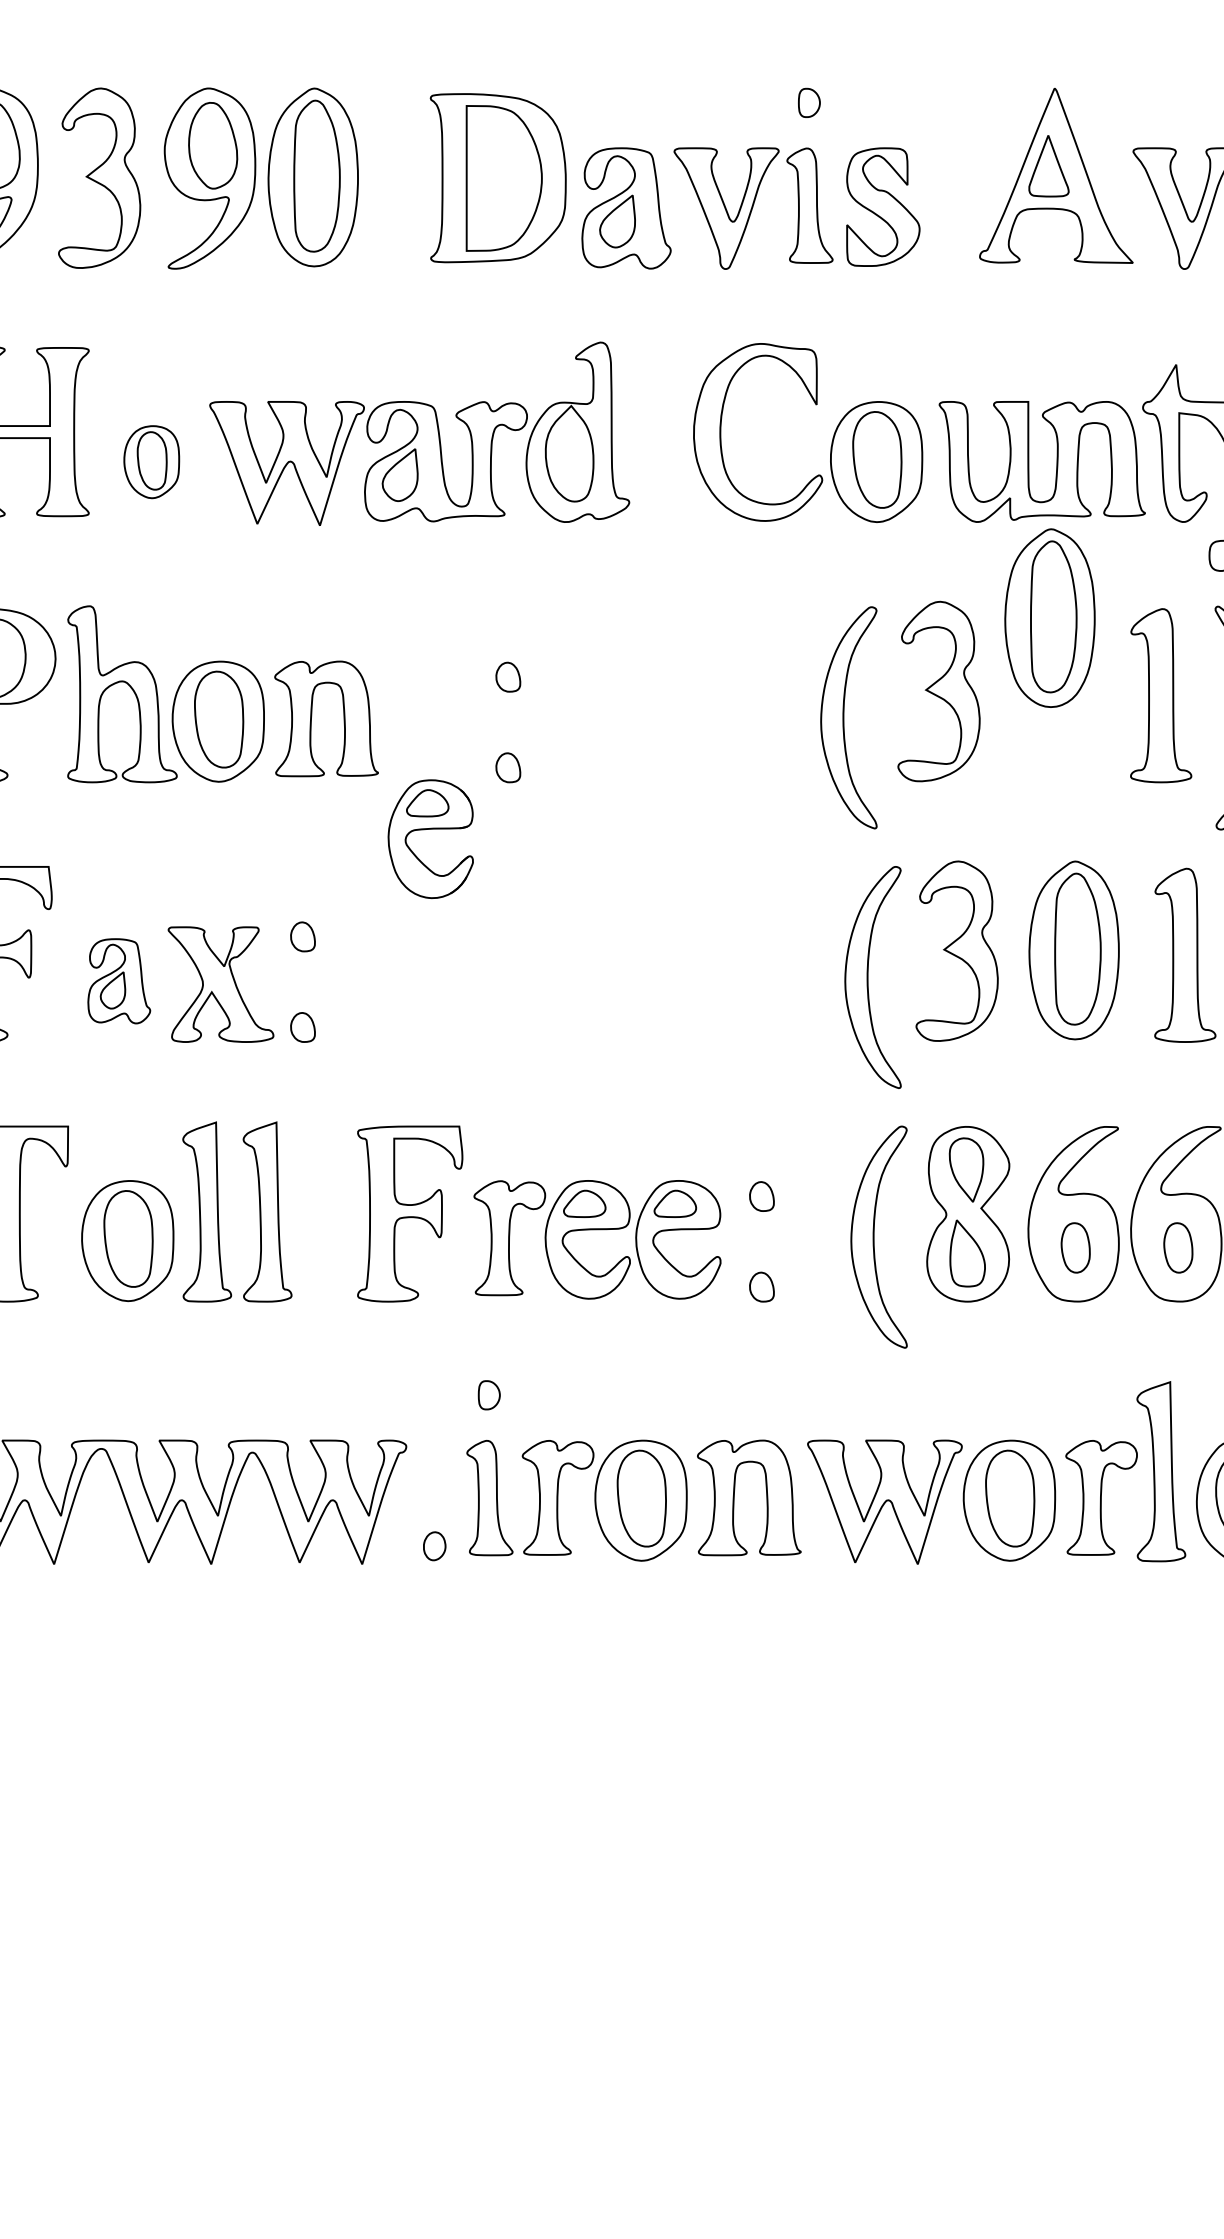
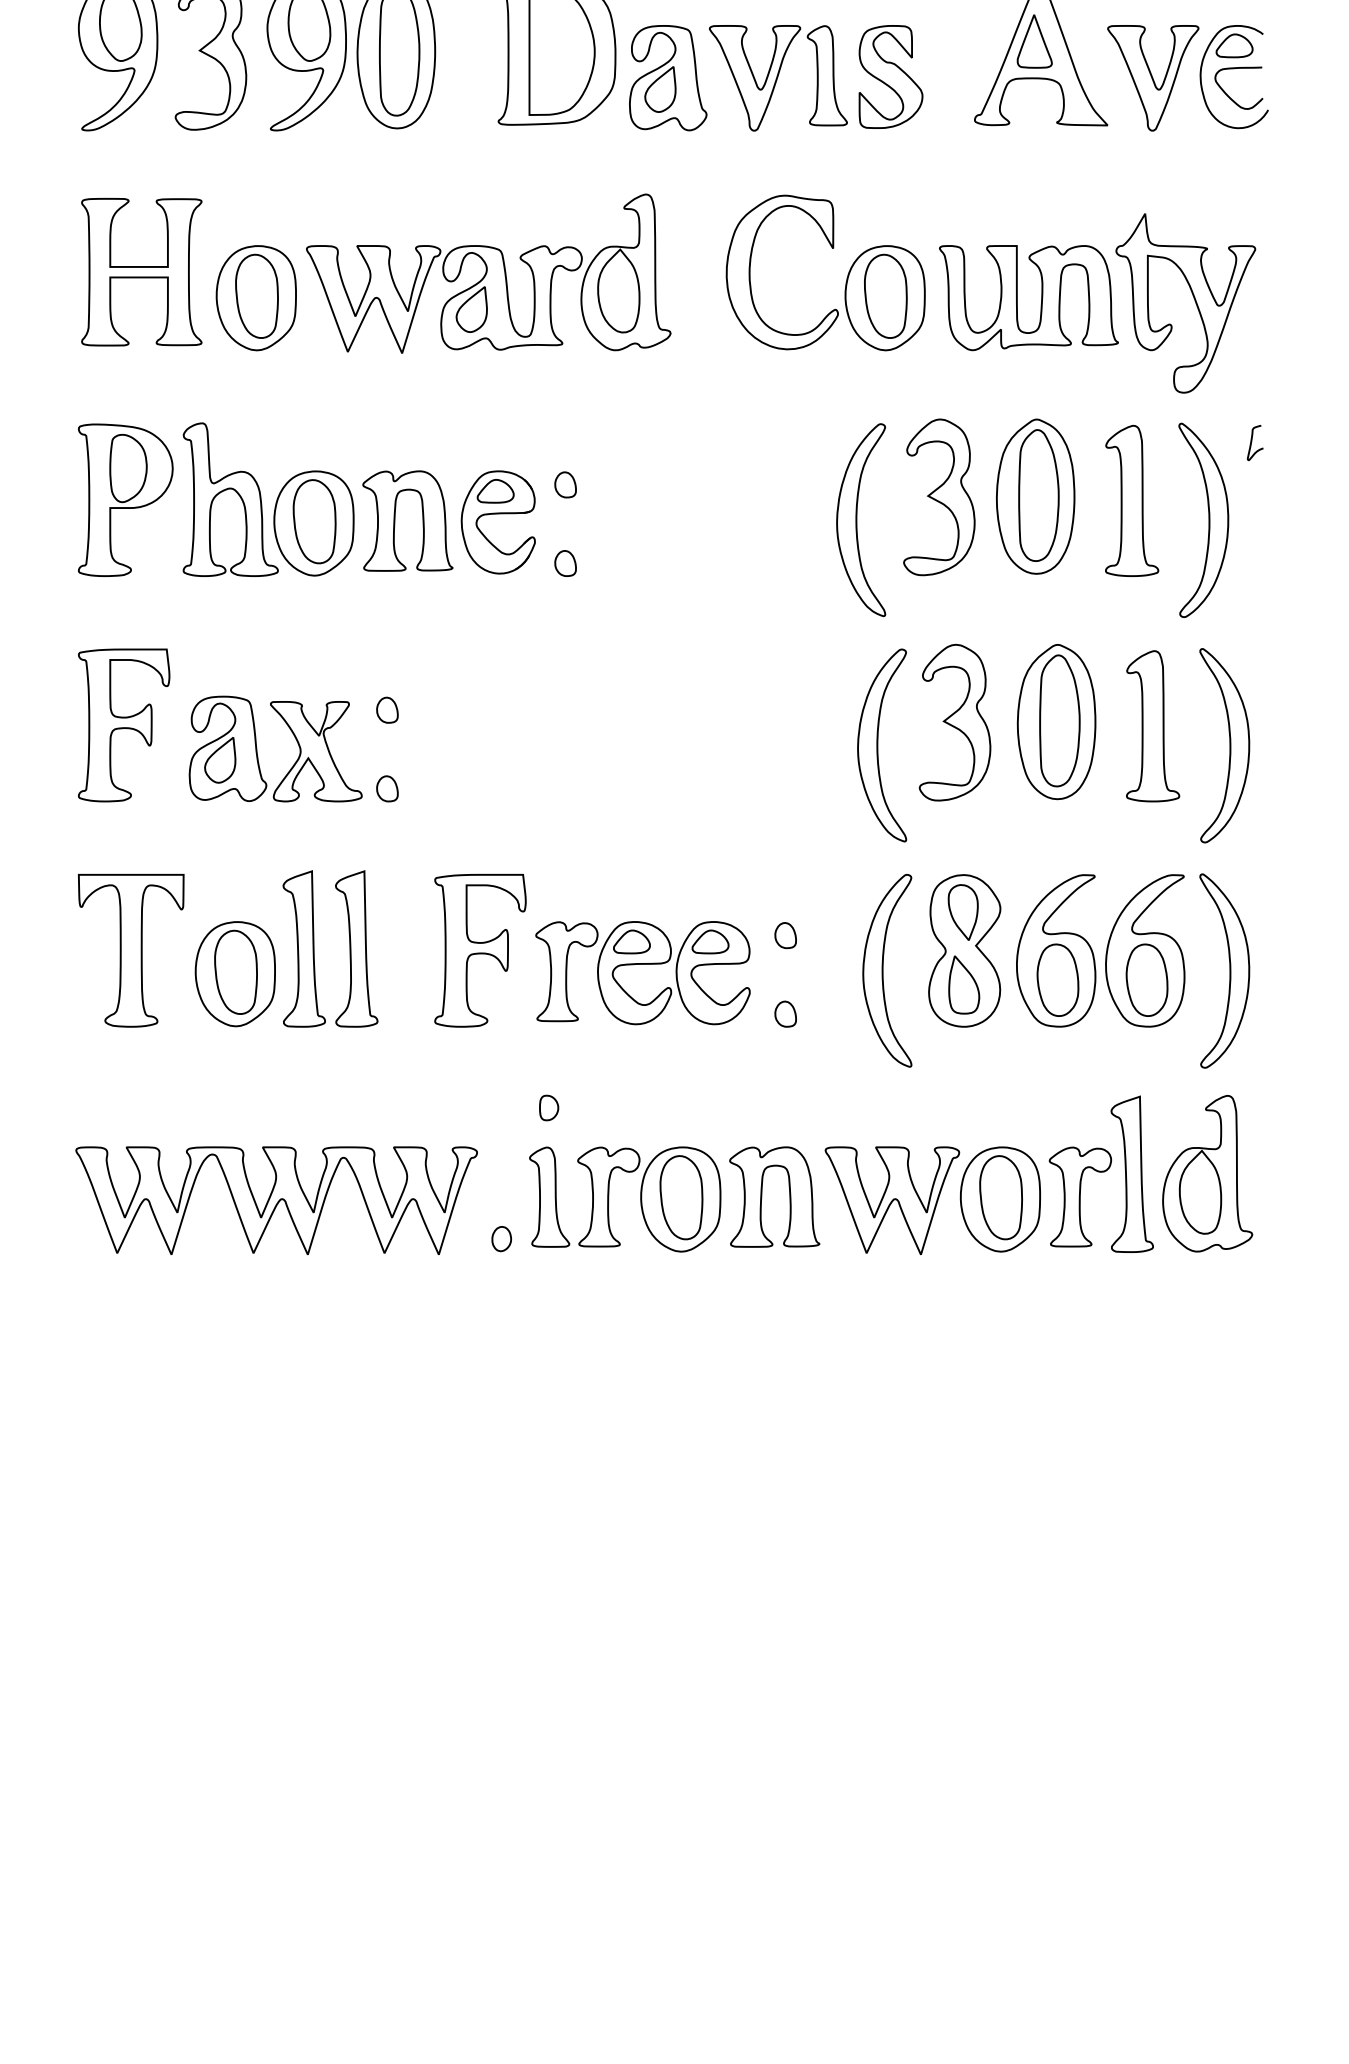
part: (150, 462) -> (255, 298), size x1.67
part: (1049, 617) -> (1035, 496), moved
part: (429, 830) -> (497, 514), moved
part: (118, 980) -> (227, 748), size x1.43
part: (1075, 1247) -> (1057, 979), size x1.67
part: (1177, 1247) -> (1146, 979), size x1.67

